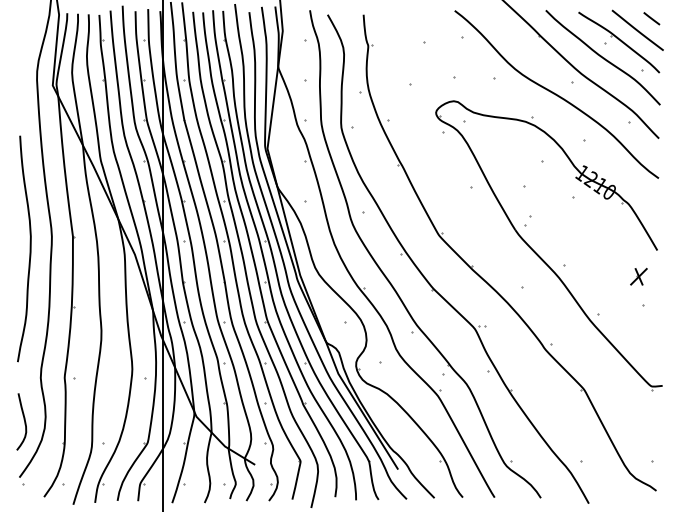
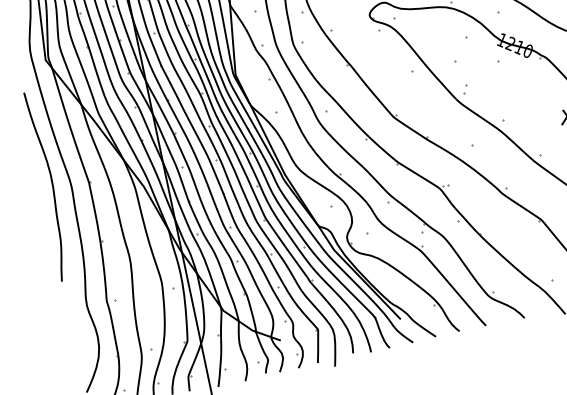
curve: (29, 248) -> (51, 184), moved
curve: (23, 419) -> (79, 343), removed

